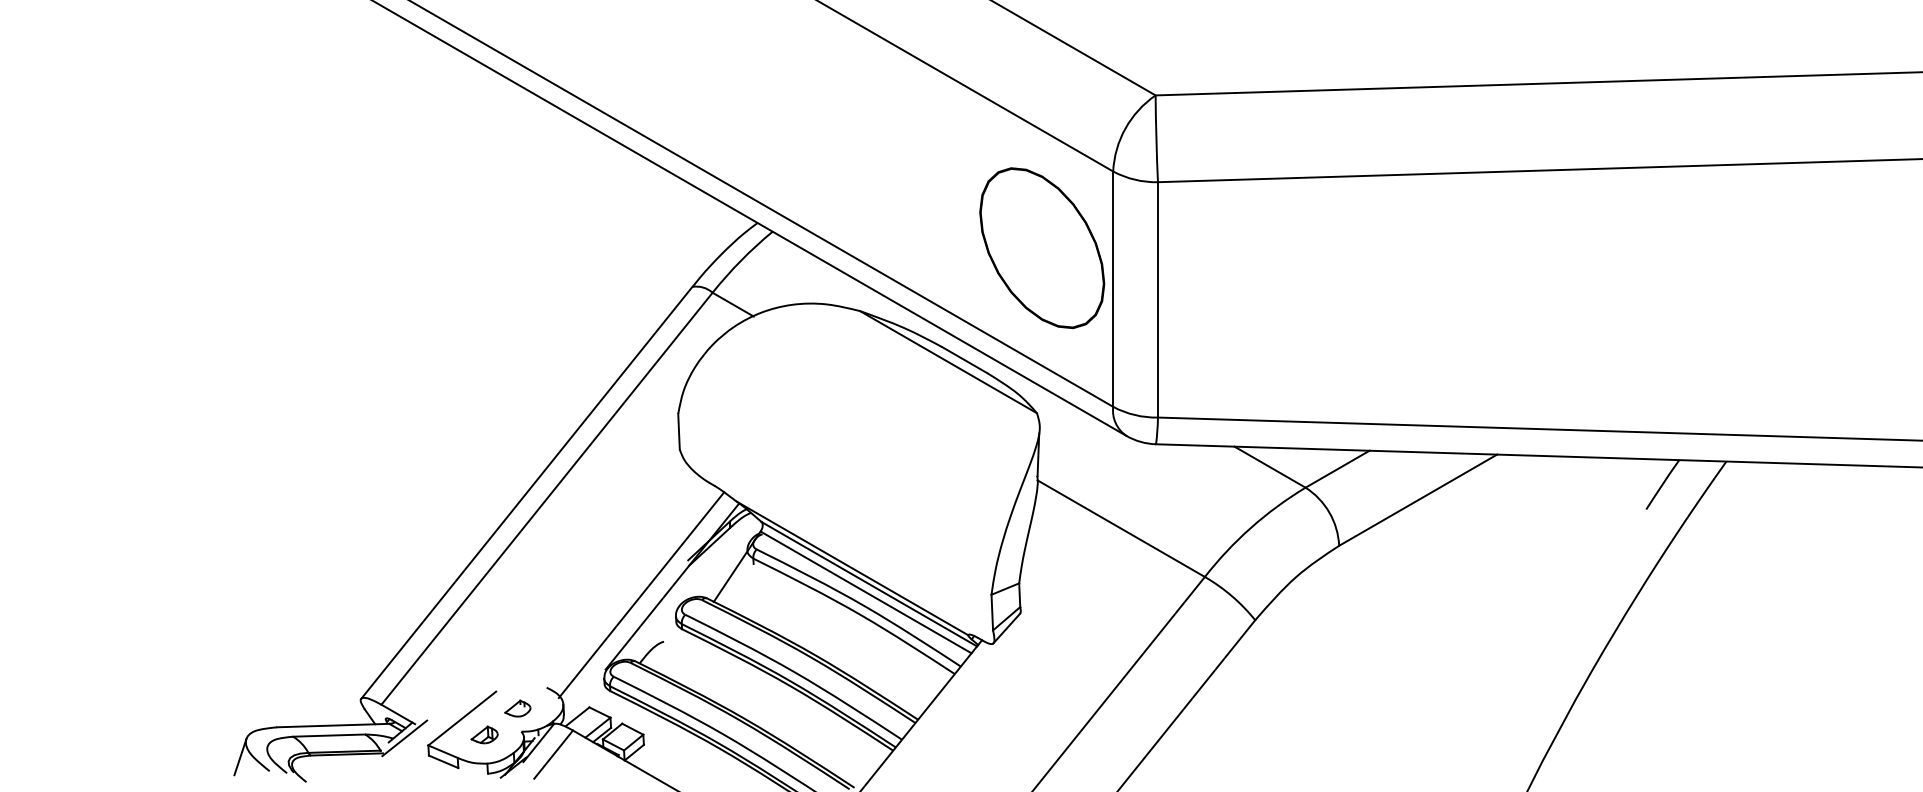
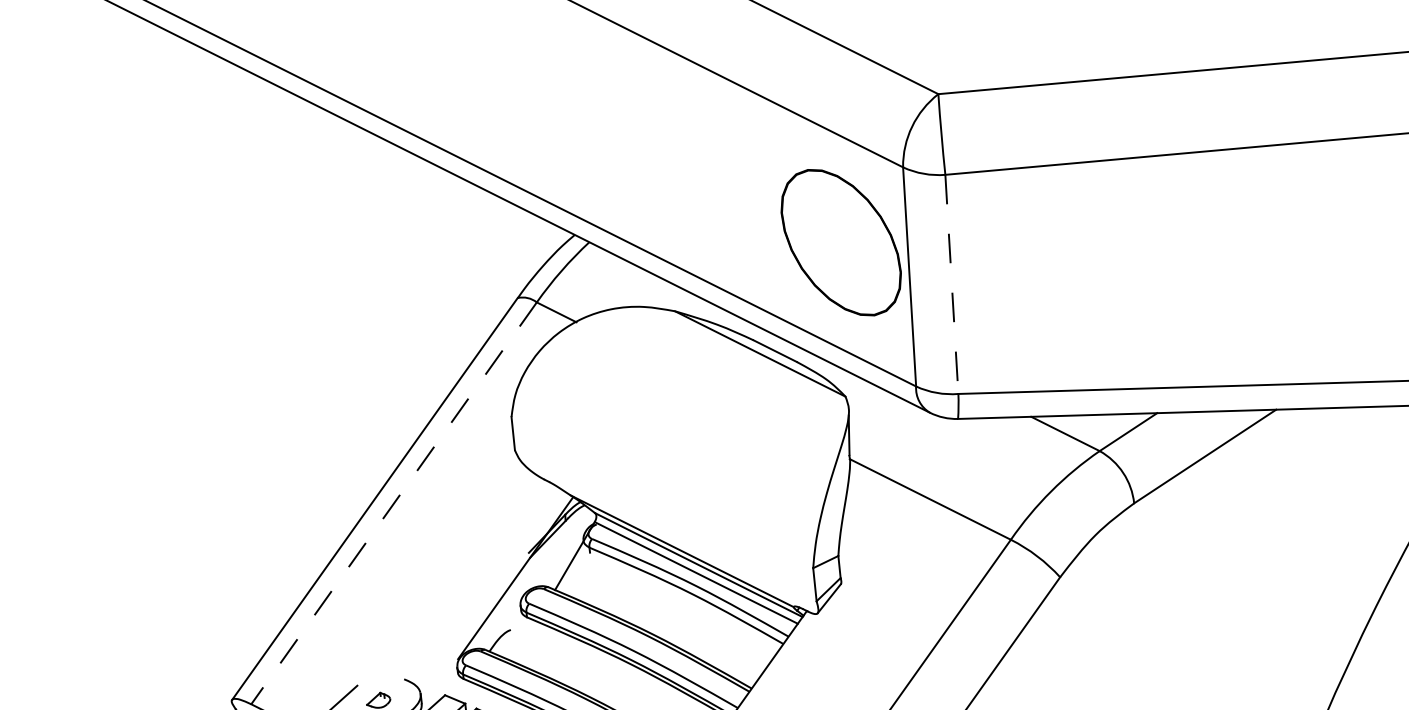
line: (1157, 299) -> (951, 284), solid -> dashed
line: (546, 499) -> (393, 504), solid -> dashed
line: (641, 595) -> (487, 588), removed

